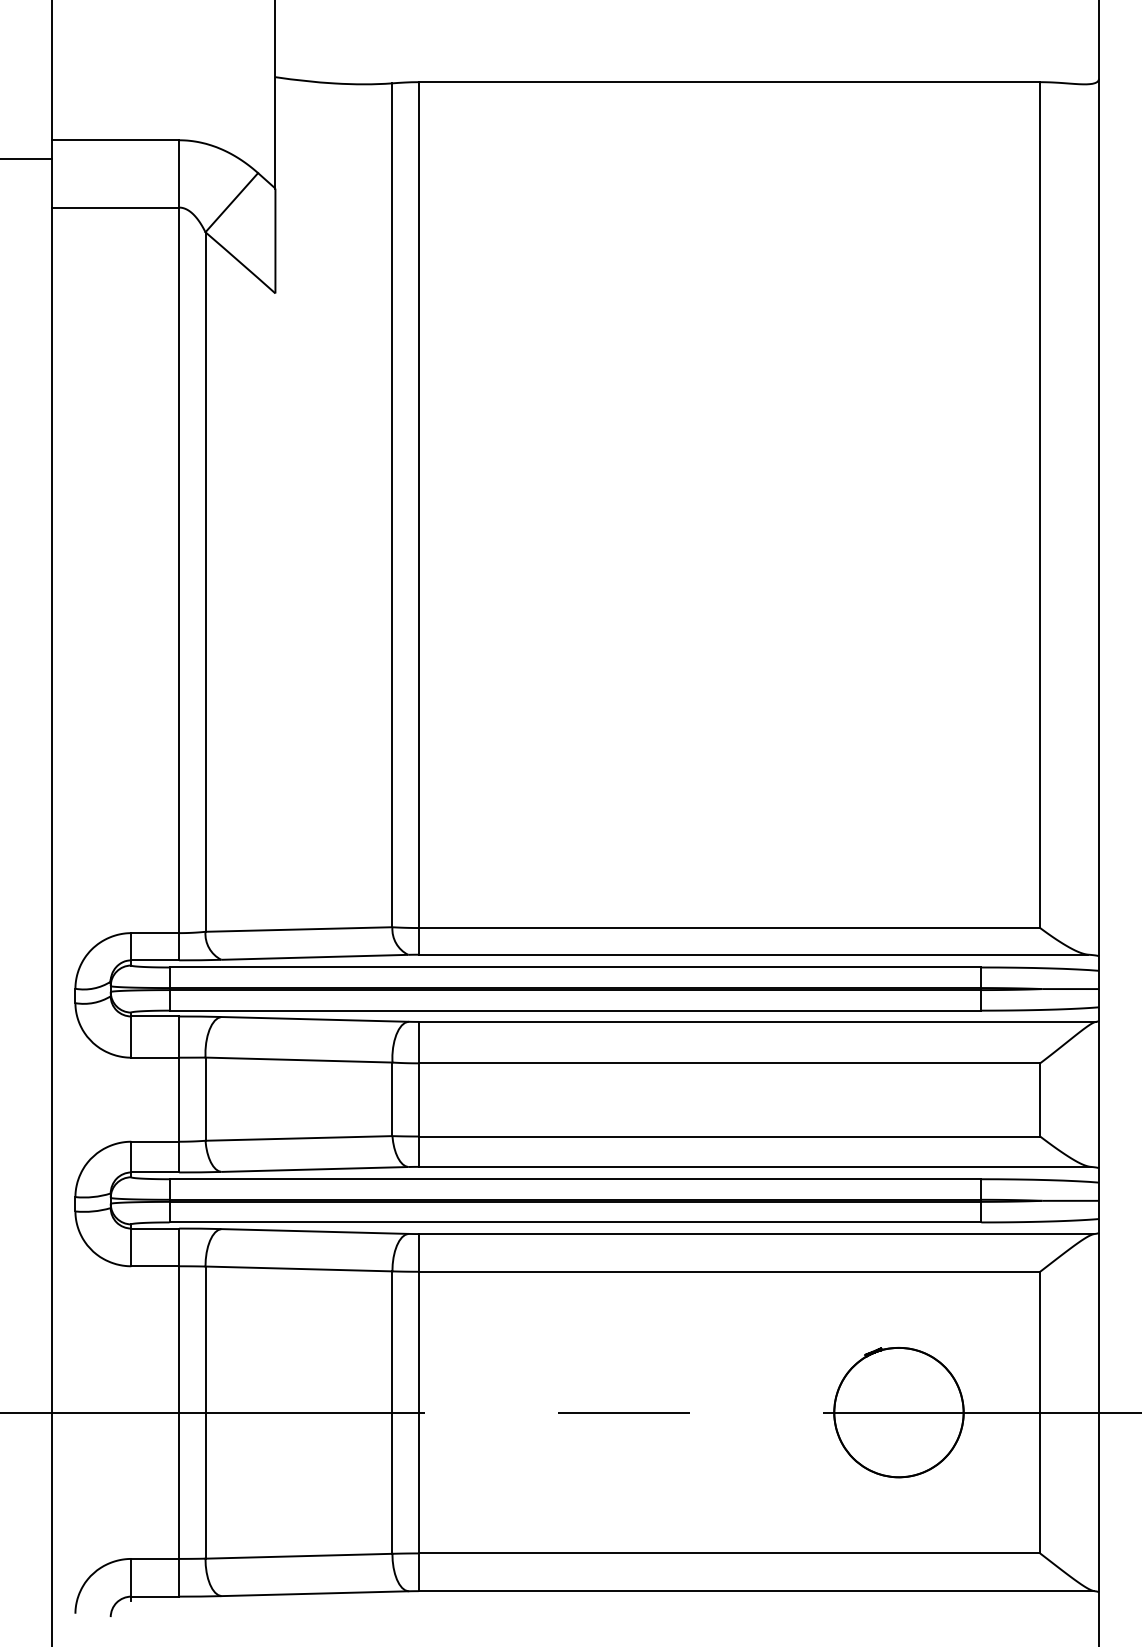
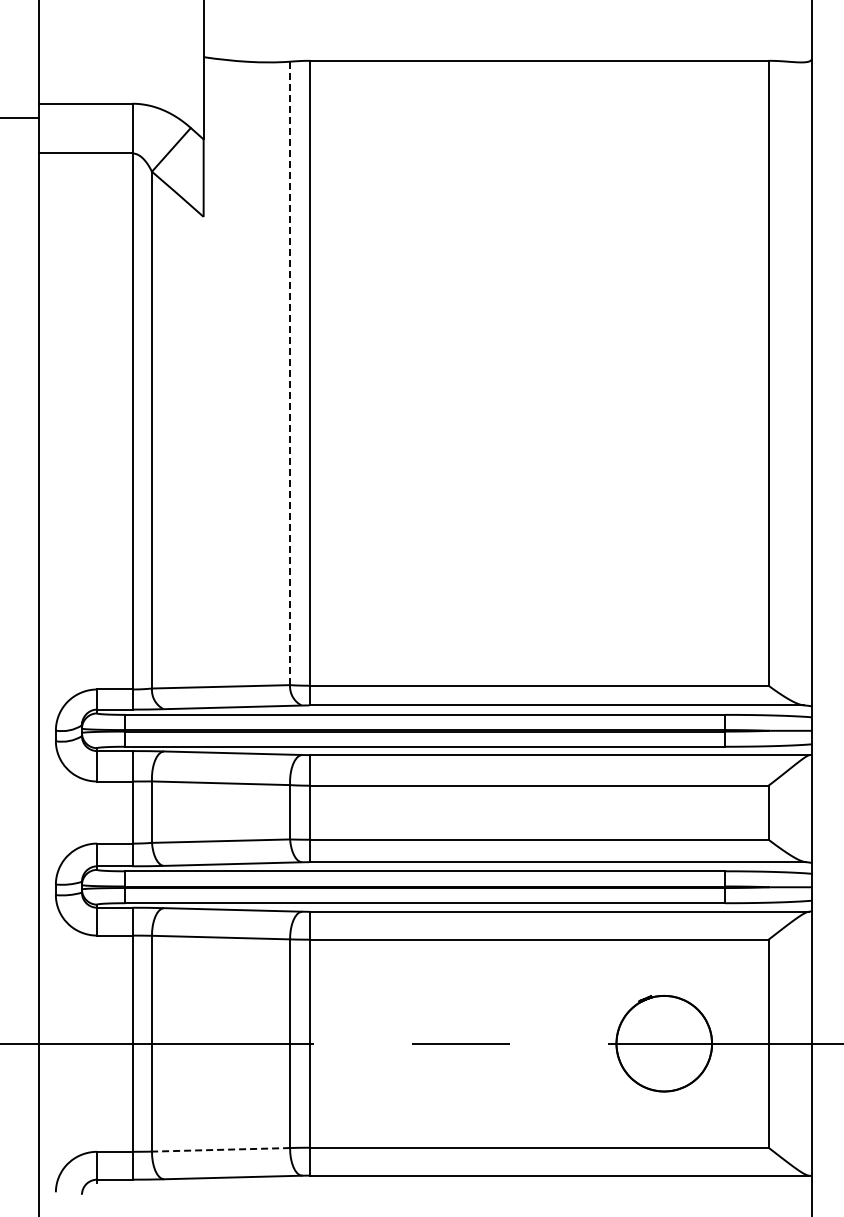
line: (393, 505) -> (290, 373), solid -> dashed
line: (298, 1555) -> (220, 1149), solid -> dashed

